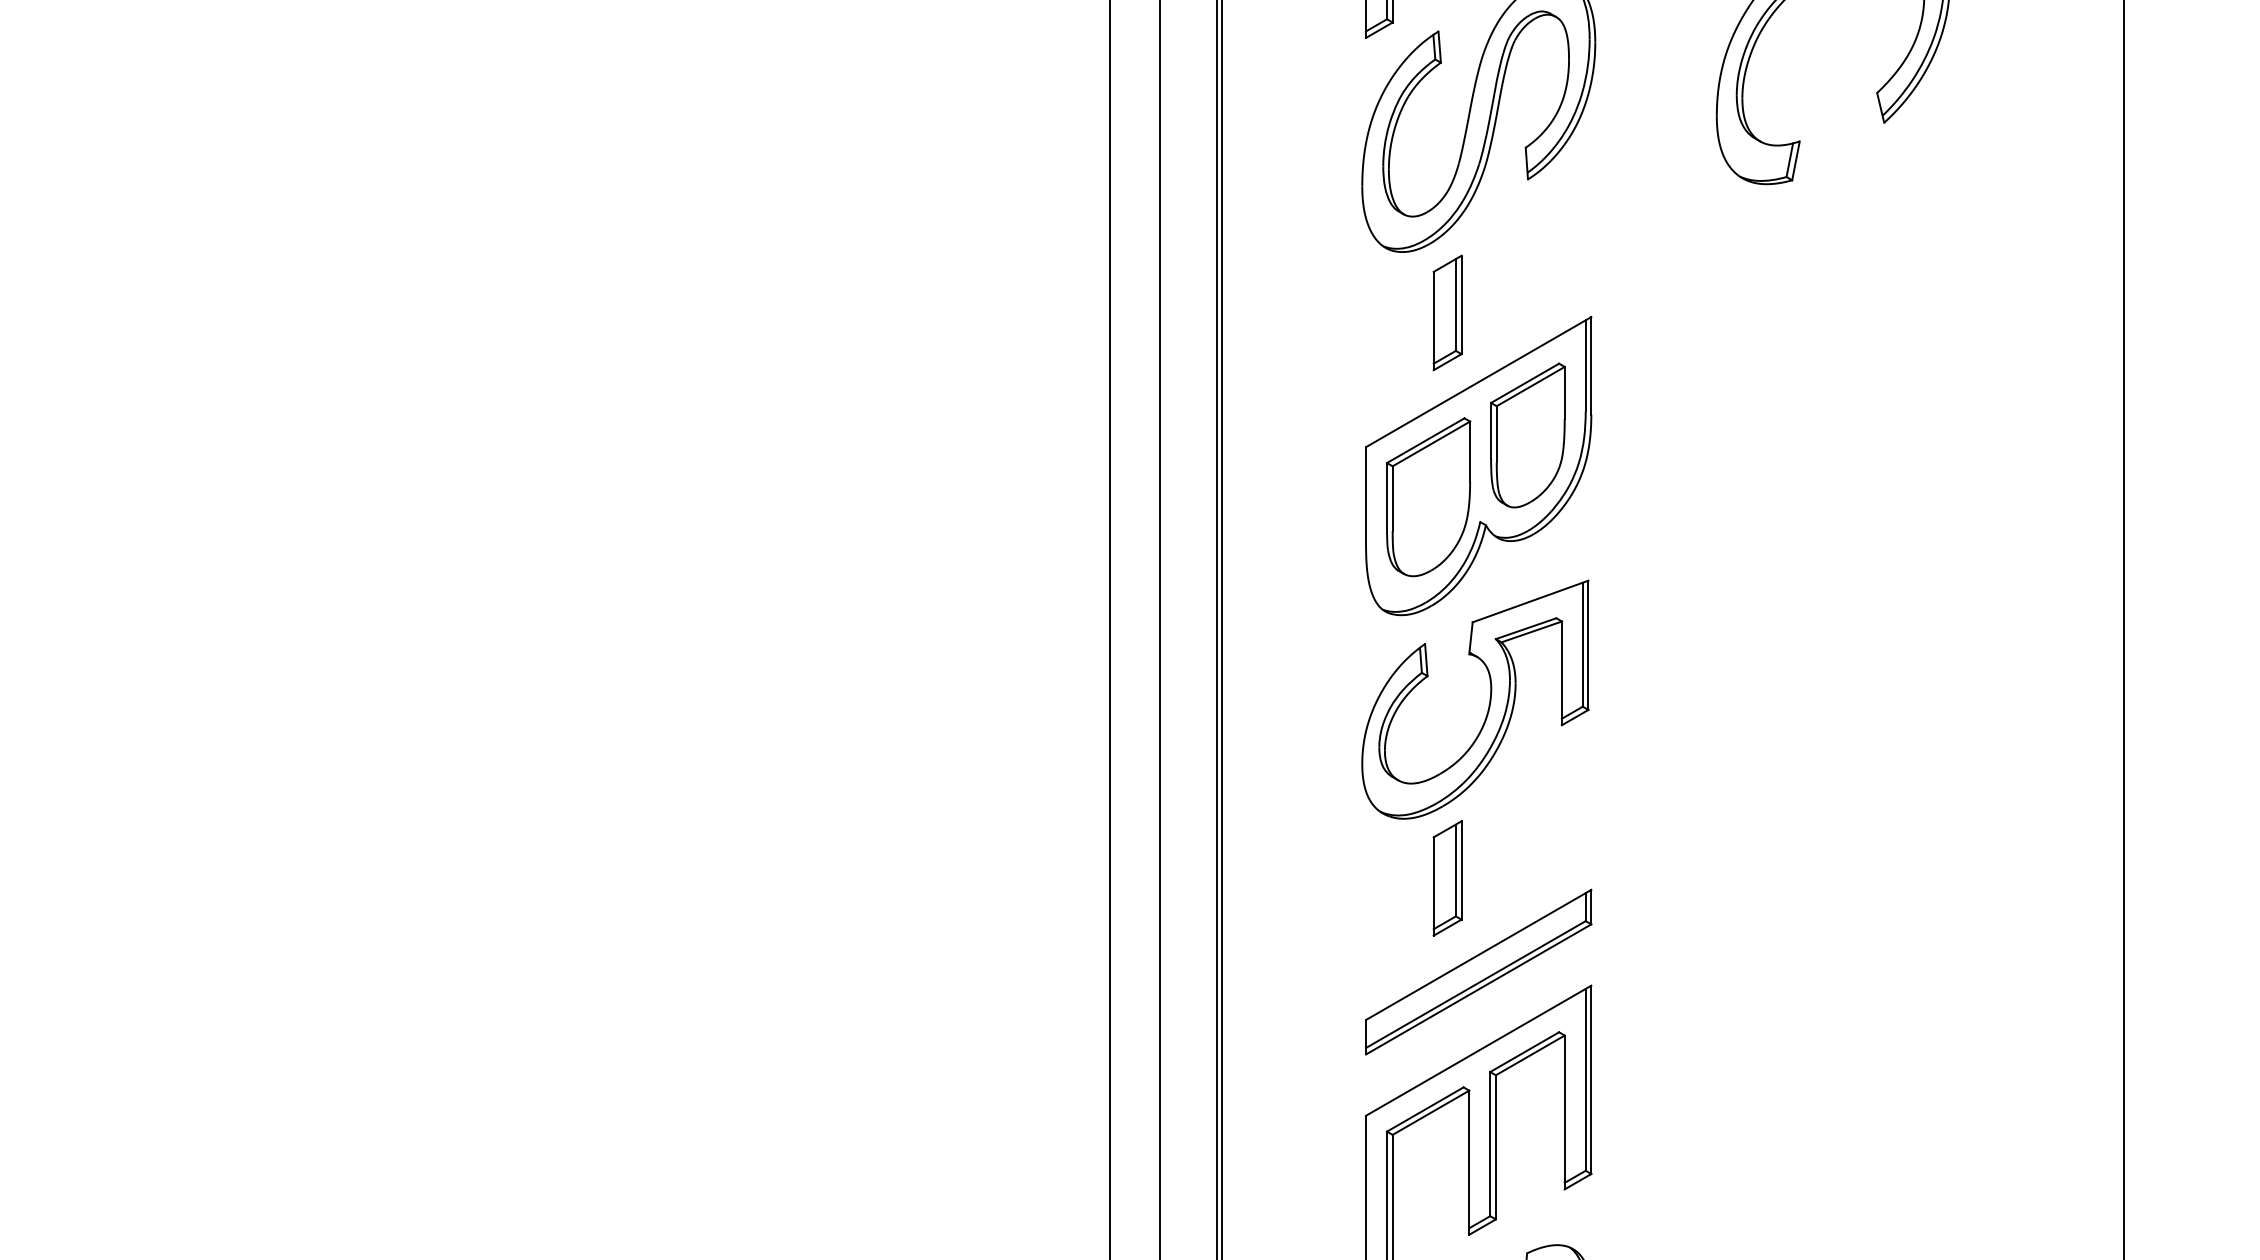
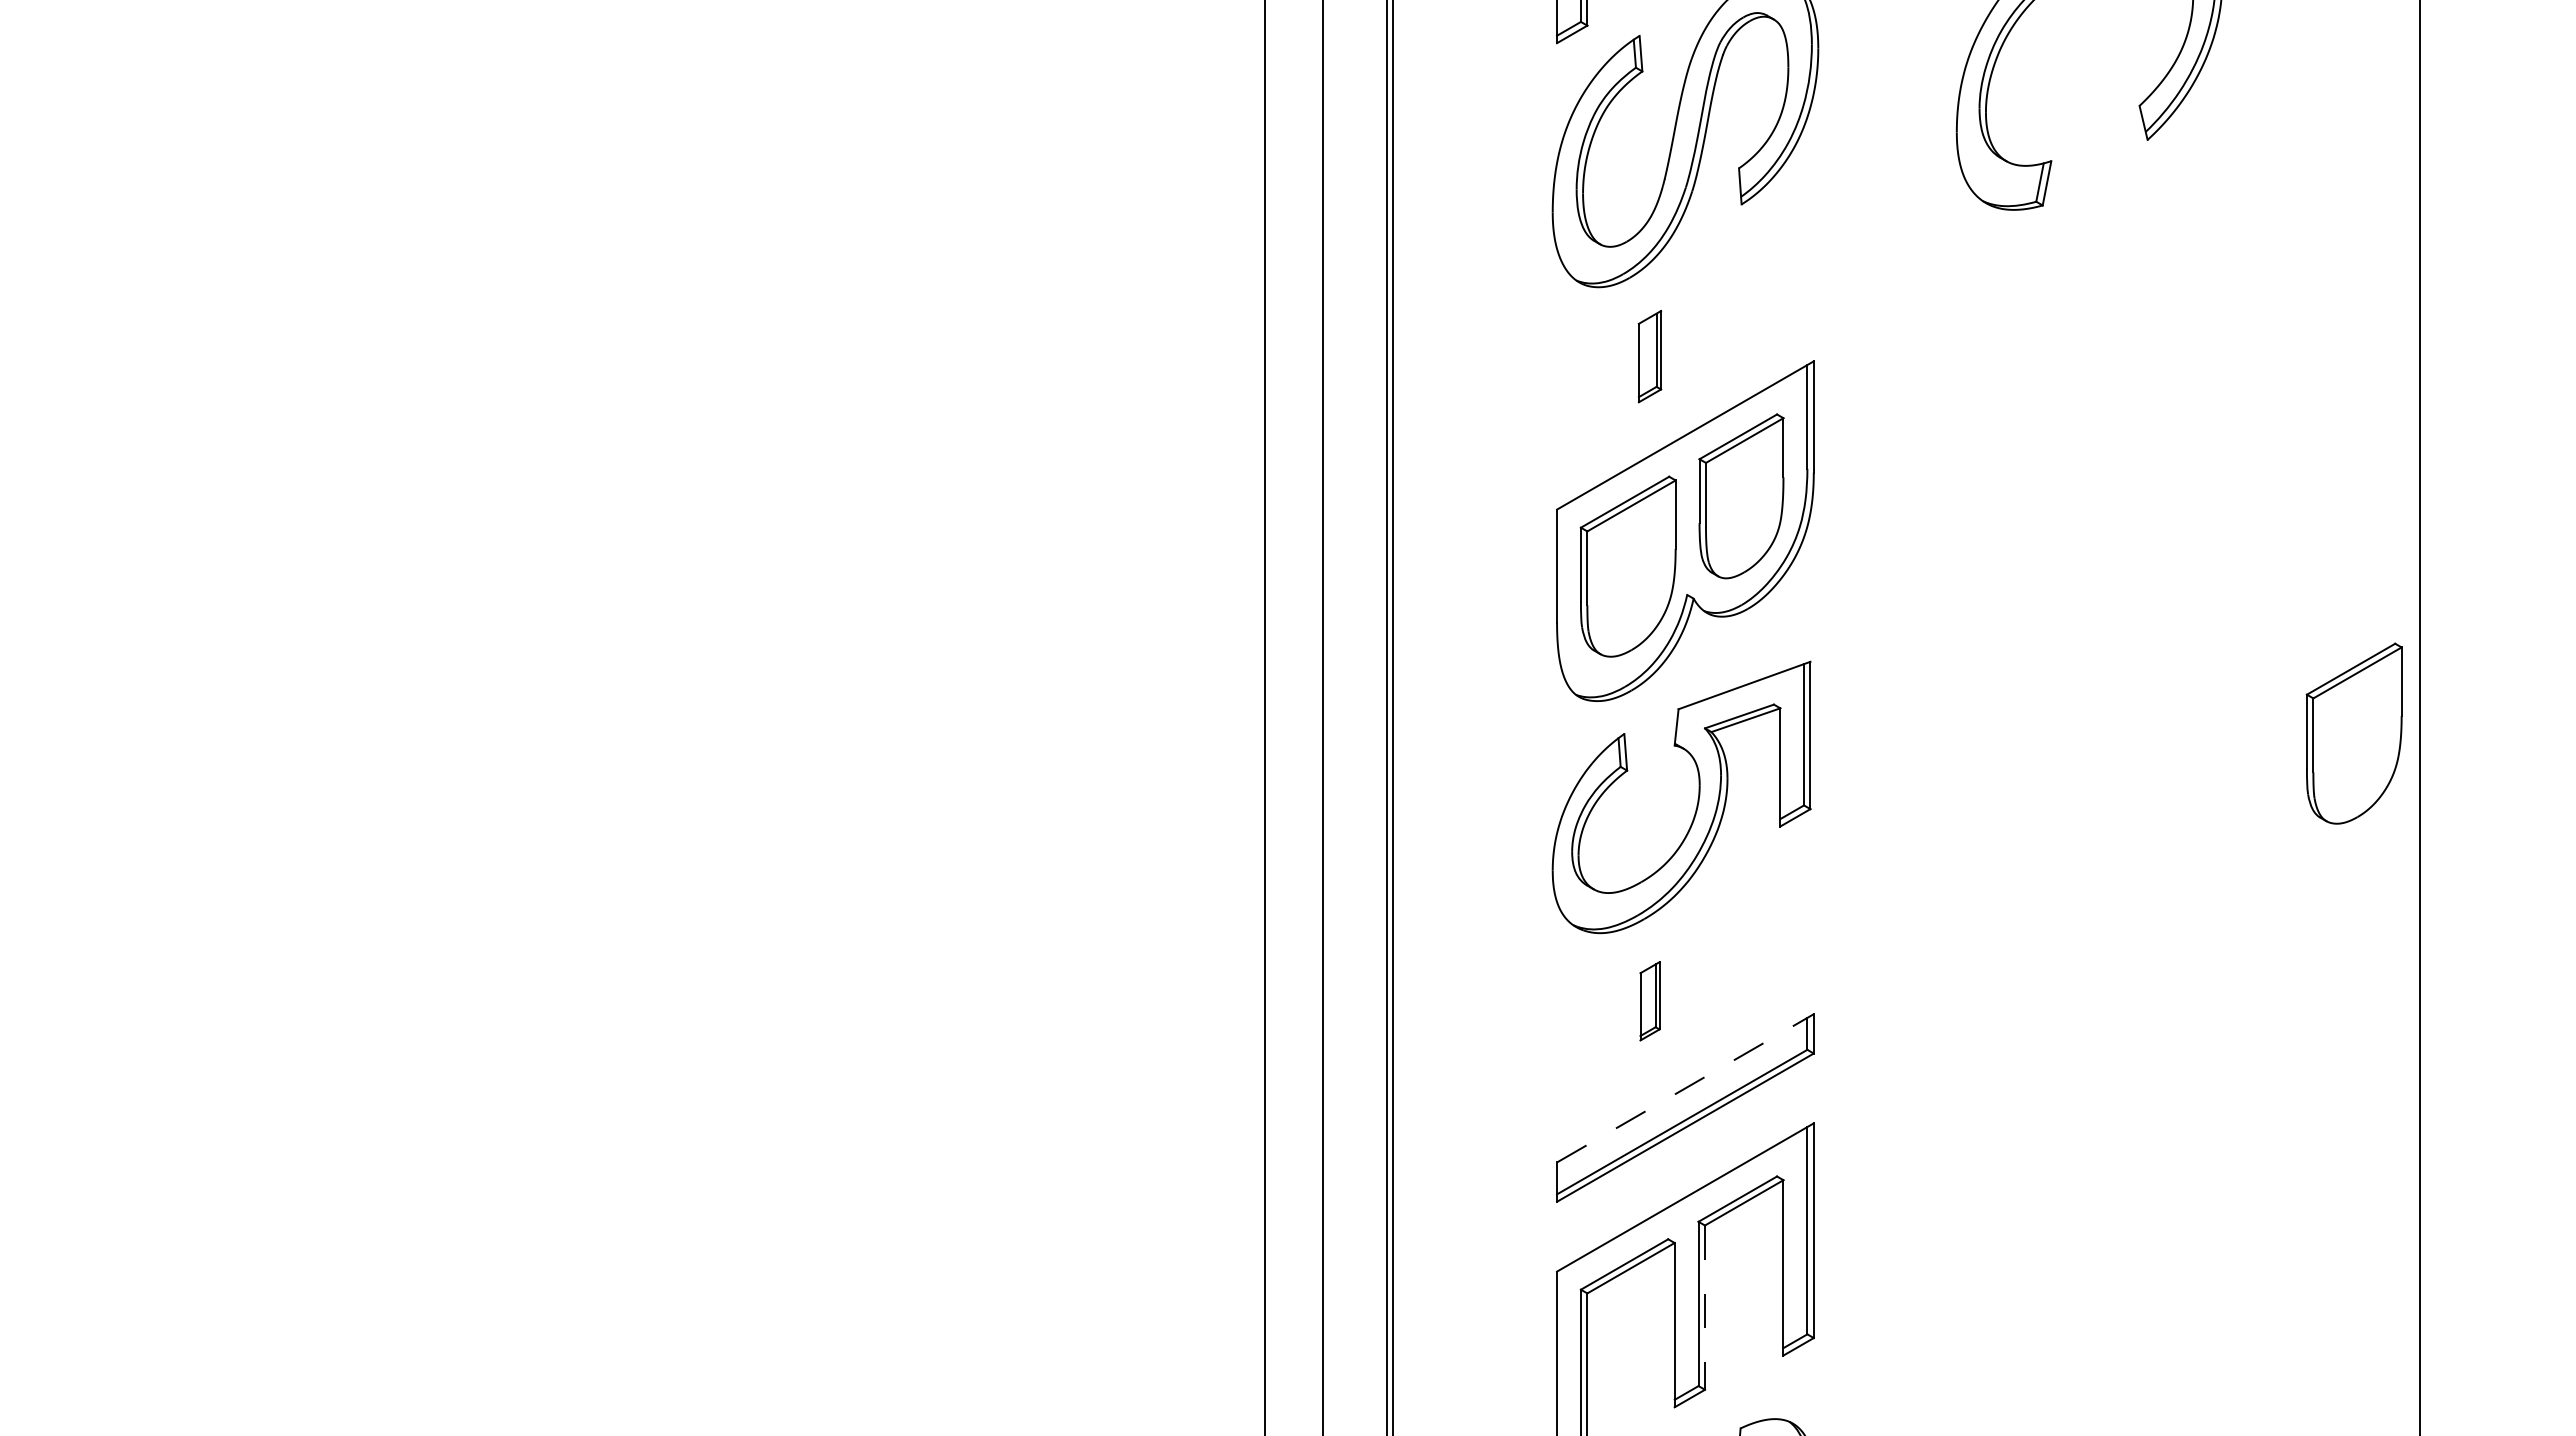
part: (1447, 312) -> (1649, 356), size x0.7
part: (2064, 643) -> (2353, 733), added
part: (1447, 878) -> (1649, 1001), size x0.6
line: (1478, 955) -> (1685, 1088), solid -> dashed
line: (1496, 1148) -> (1705, 1308), solid -> dashed

